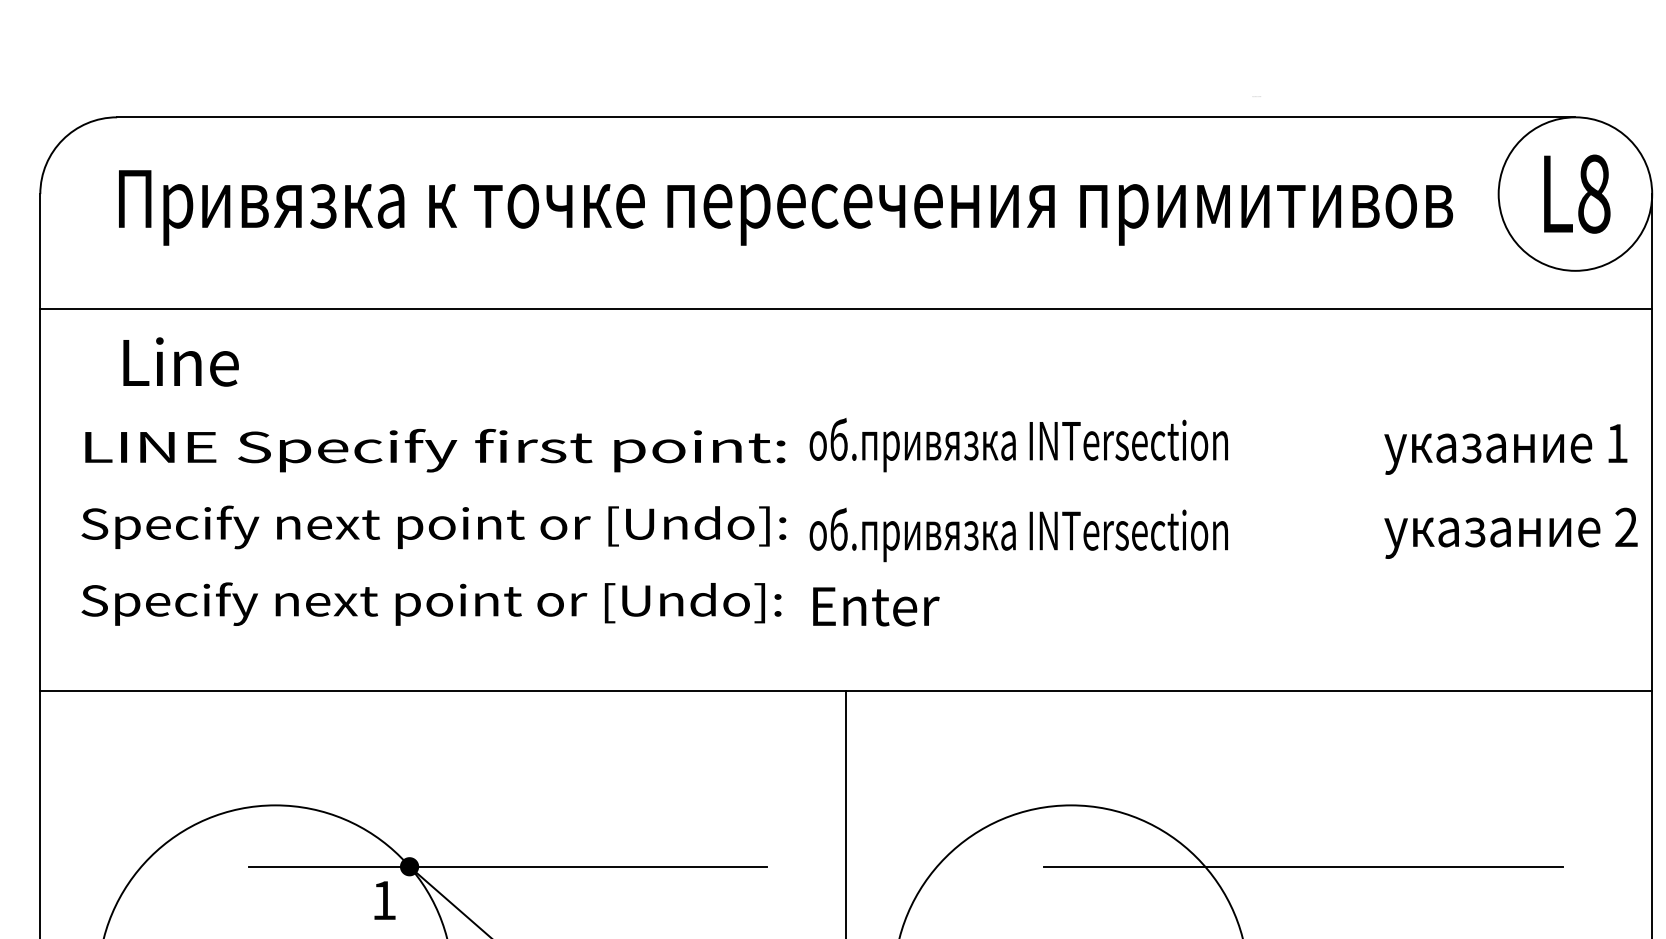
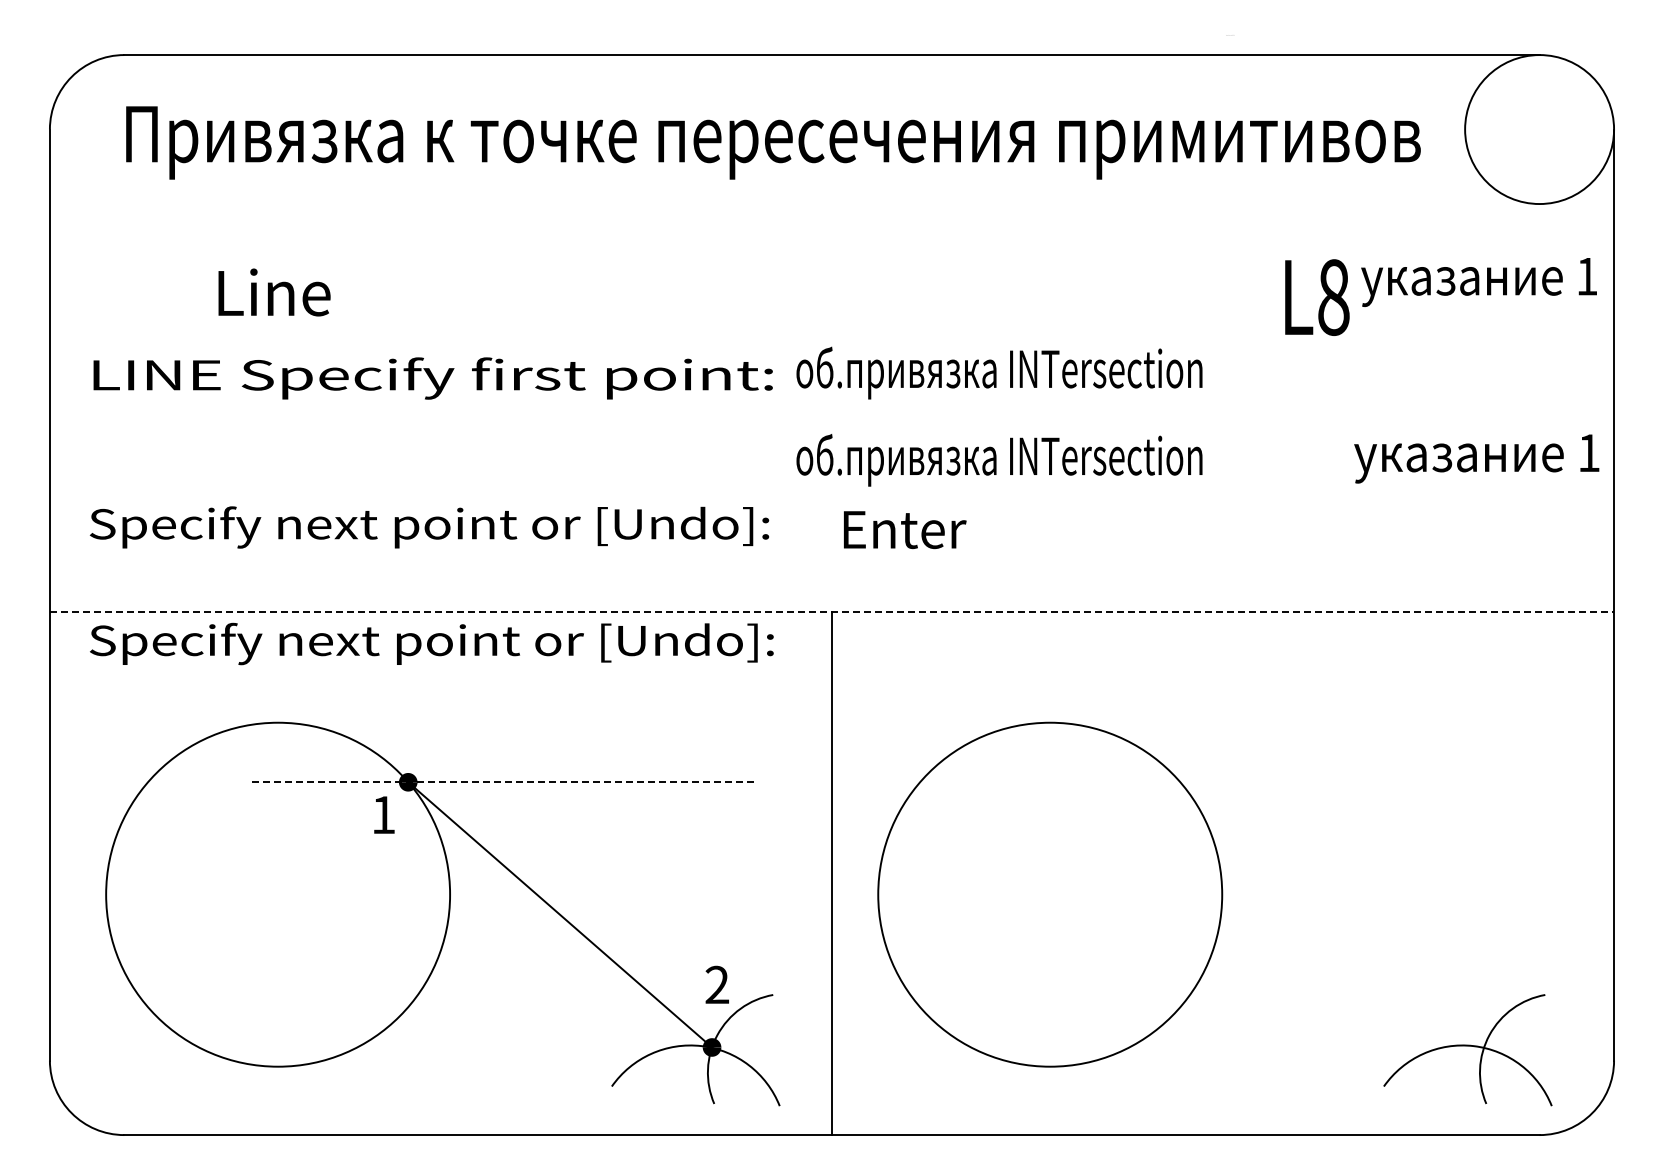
text: (1577, 194) -> (1317, 297), moved
line: (845, 309) -> (831, 241), removed
text: (181, 362) -> (274, 292), moved
text: (1505, 449) -> (1478, 282), moved
text: (433, 526) -> (431, 643), moved
text: (1625, 526) -> (1588, 452), 2 -> 1
text: (876, 607) -> (905, 530), moved
line: (846, 690) -> (832, 611), solid -> dashed
line: (507, 866) -> (503, 782), solid -> dashed
line: (1303, 866) -> (1275, 782), removed

